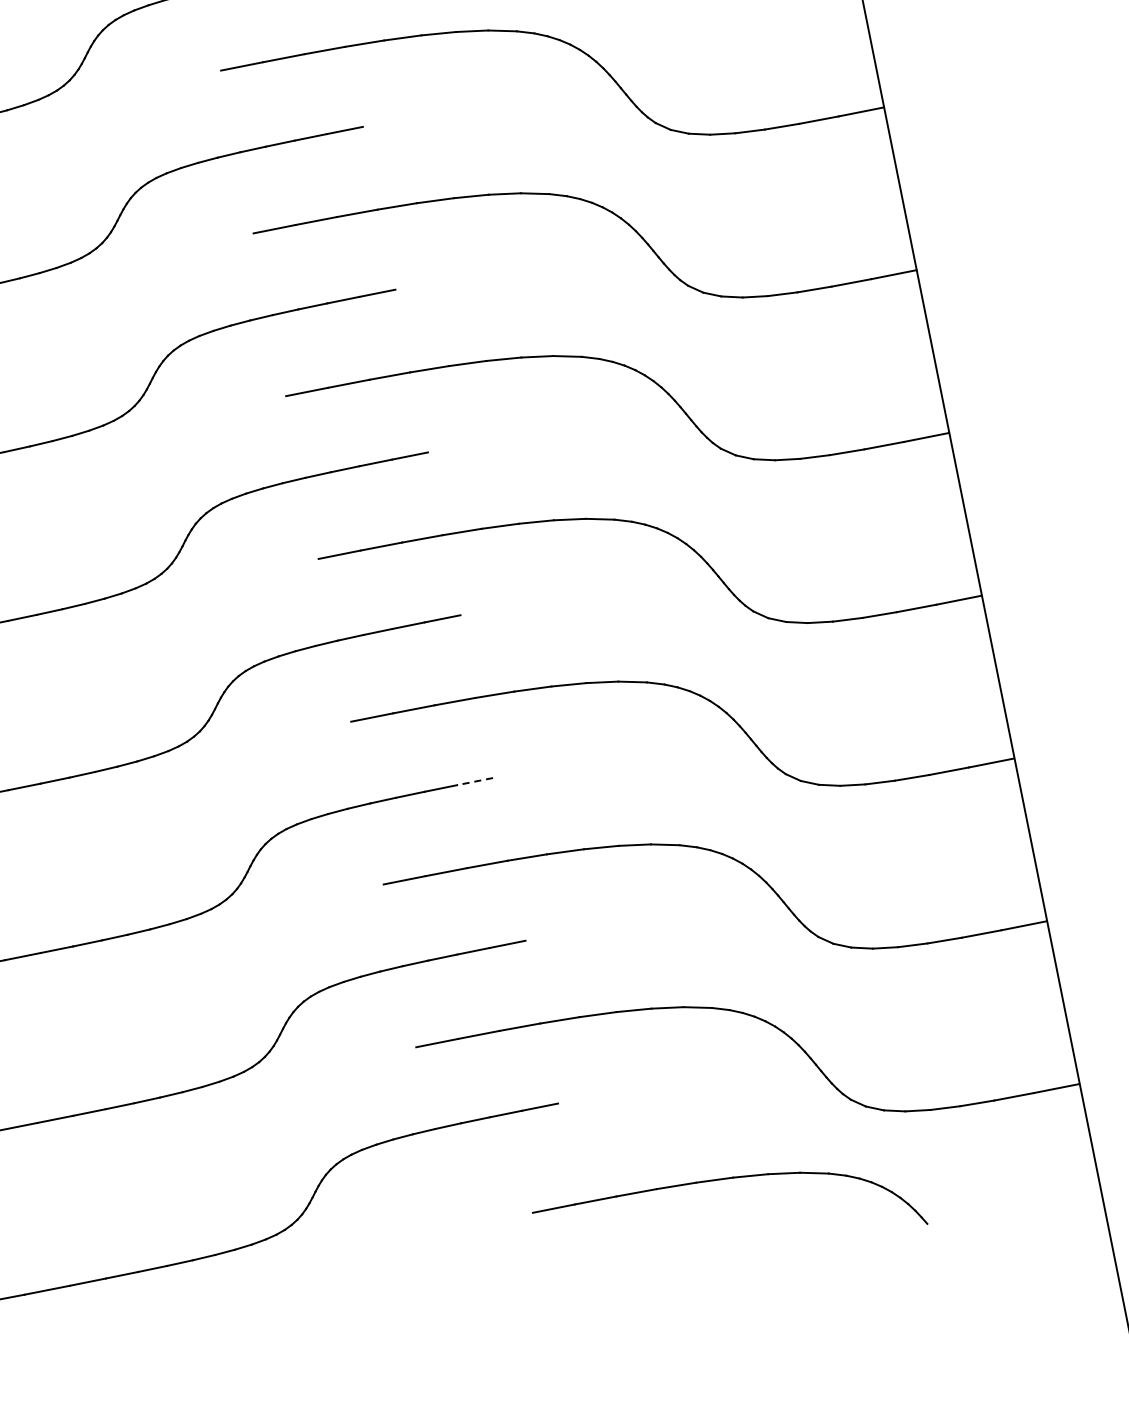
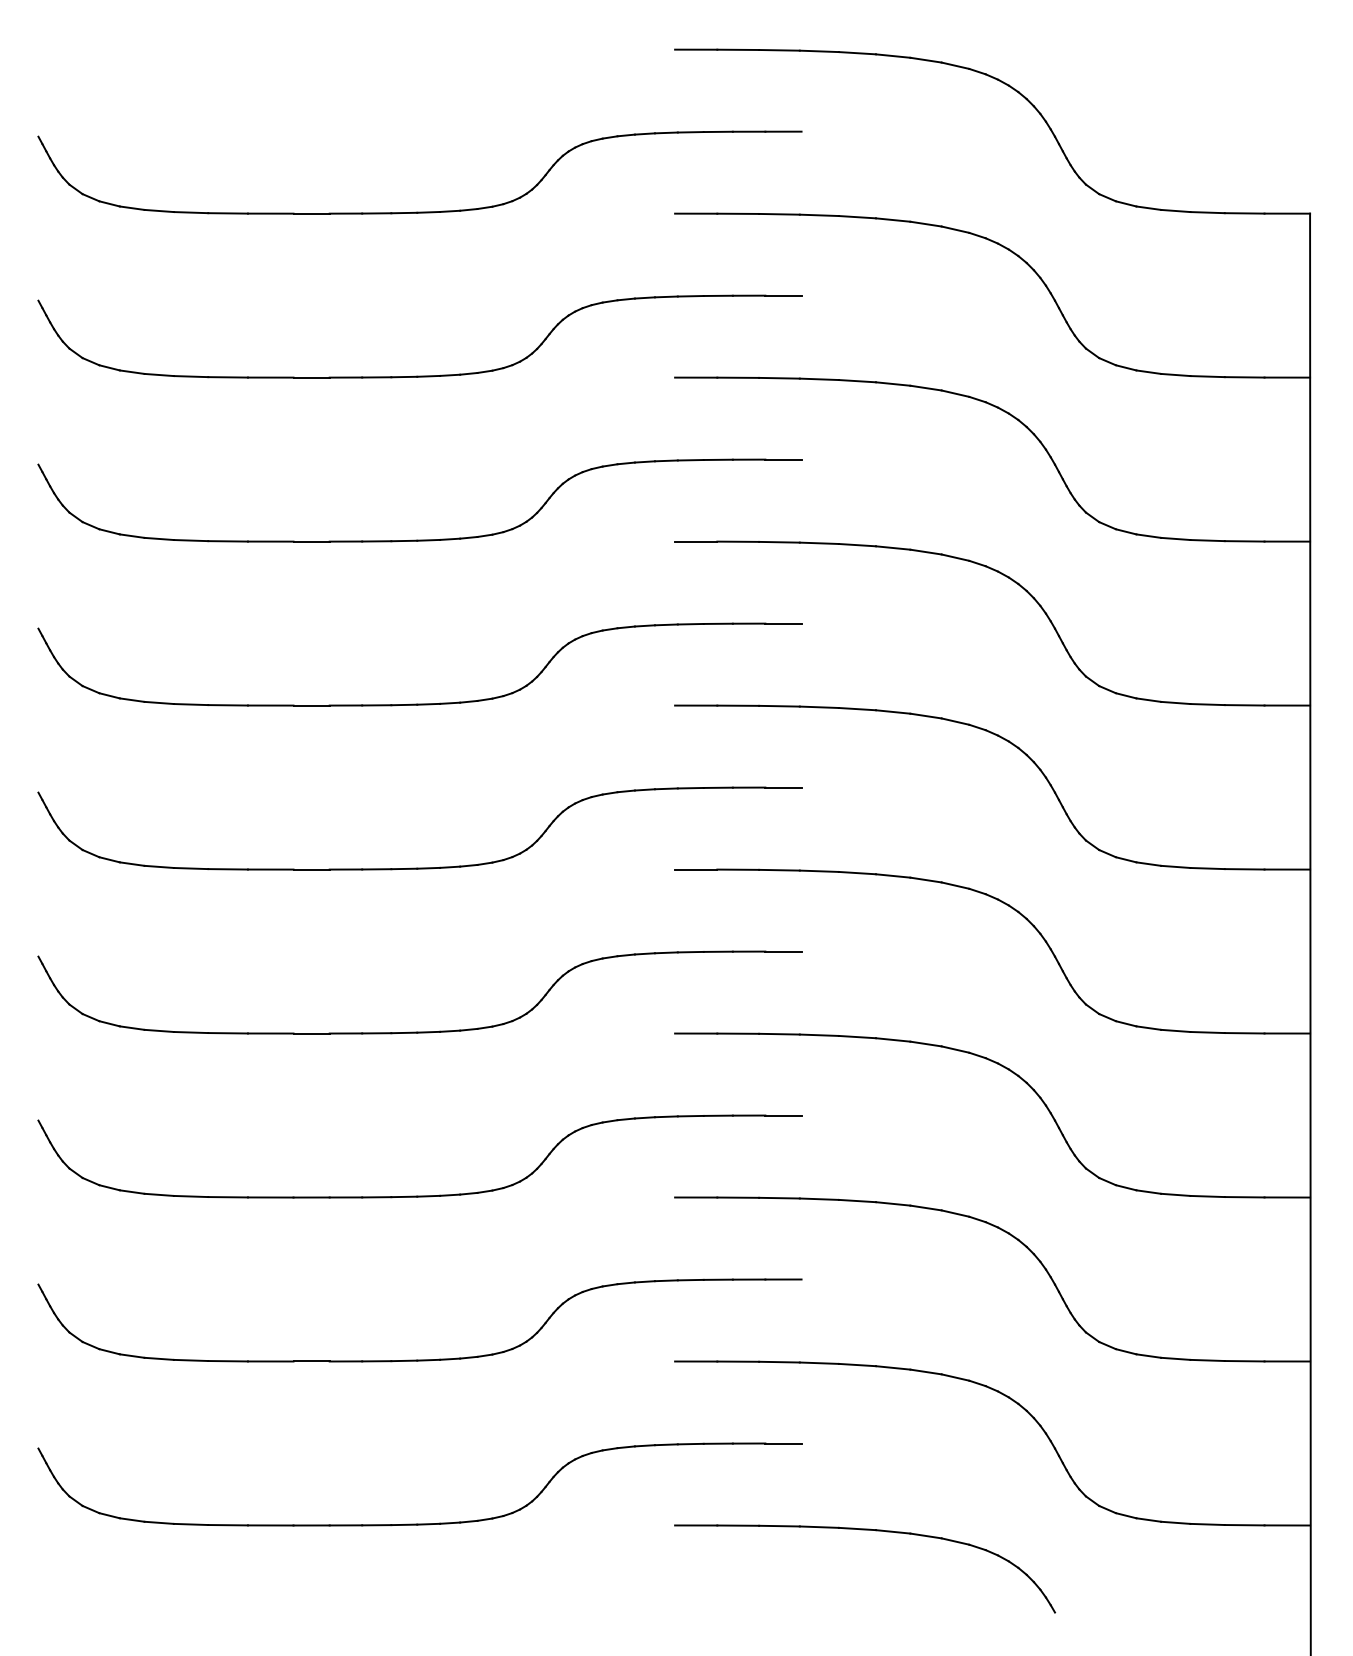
line: (474, 781) -> (782, 1115), dashed -> solid
part: (722, 1180) -> (865, 1530), moved

